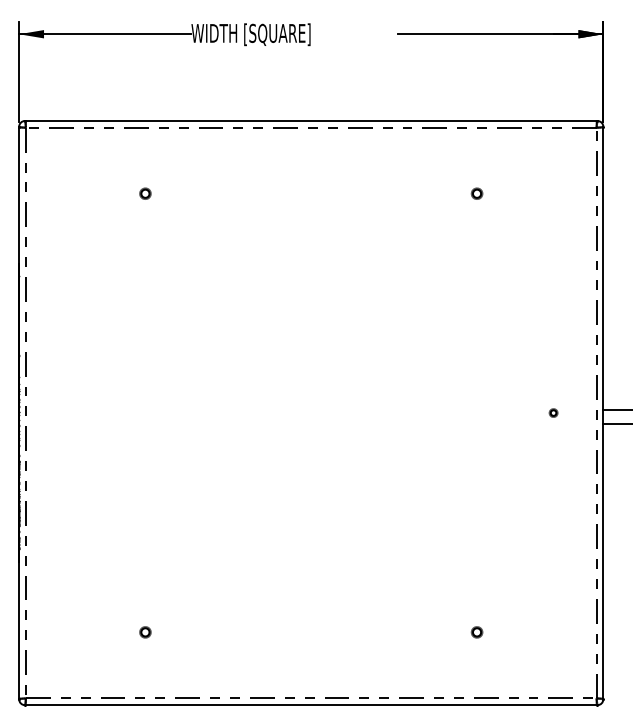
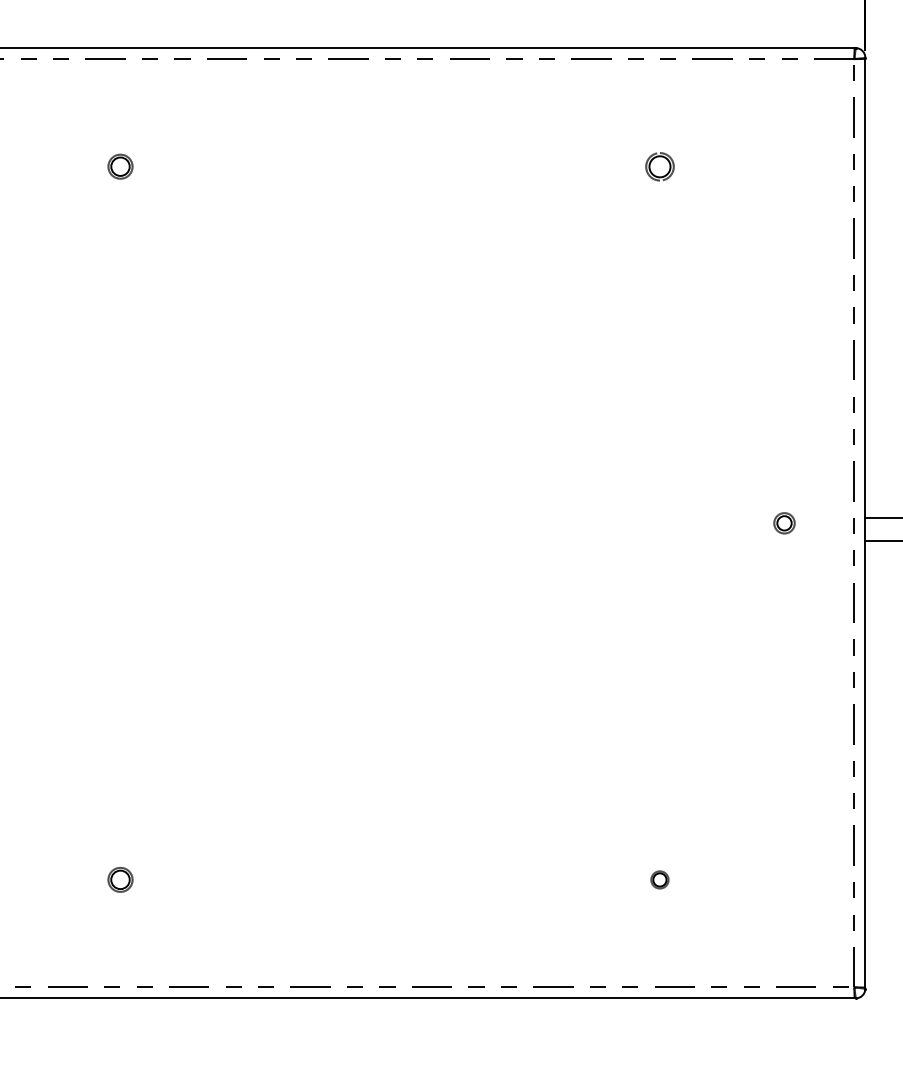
part: (145, 193) -> (120, 166), size x1.4
part: (476, 193) -> (659, 166), size x1.6
part: (553, 412) -> (784, 522), size x1.6
part: (145, 632) -> (120, 880), size x1.4

